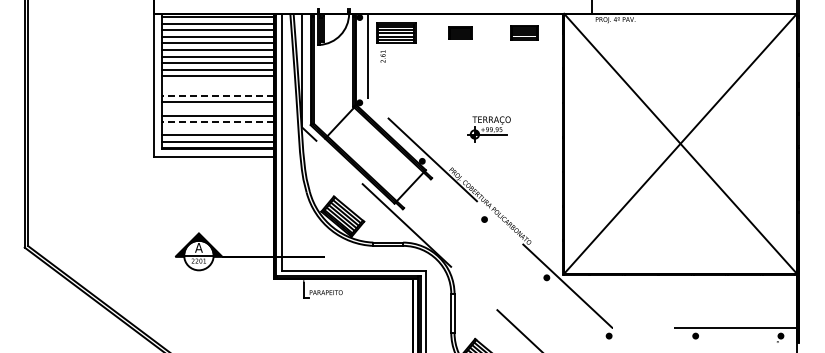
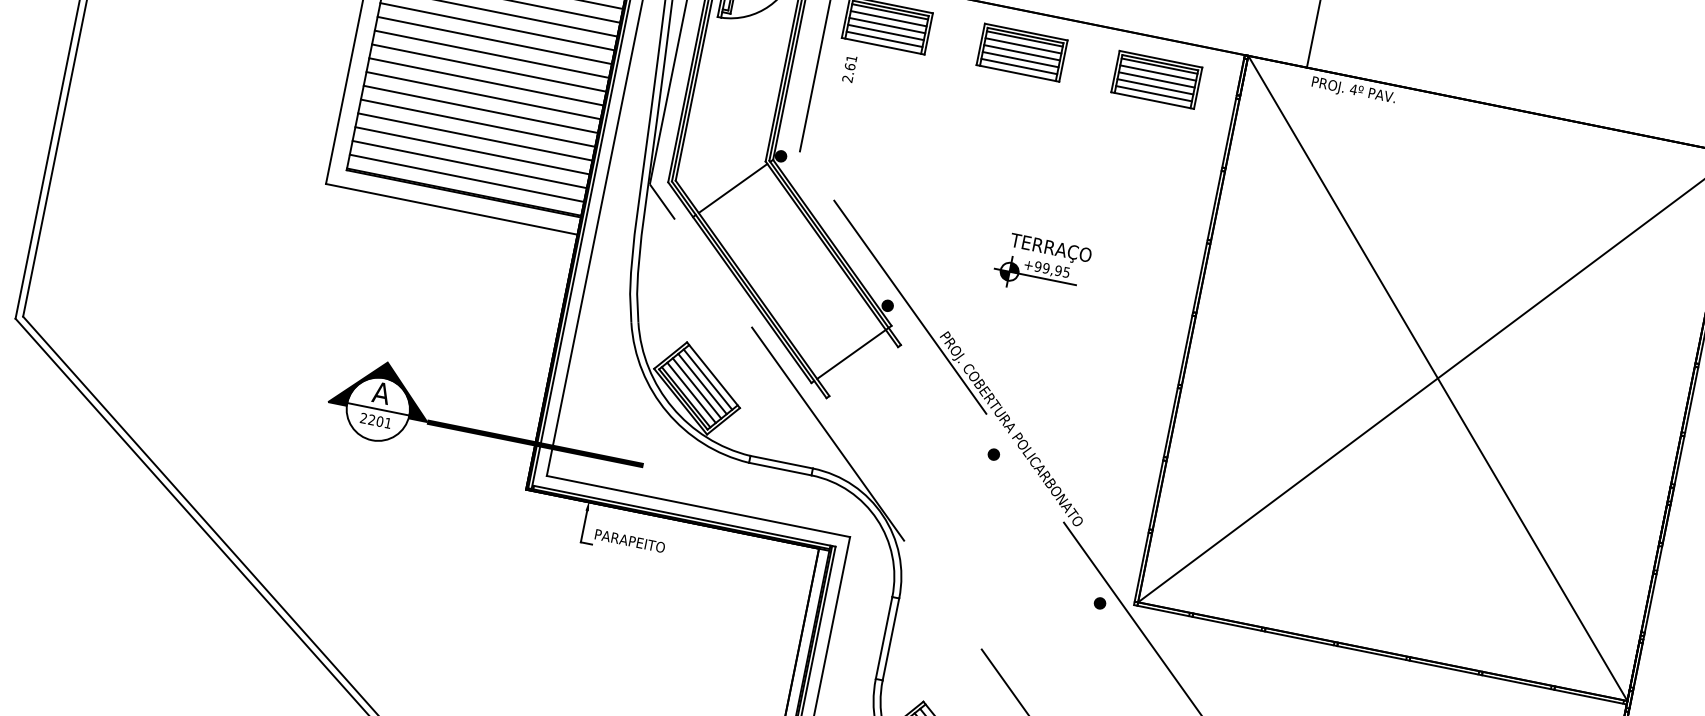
part: (460, 32) -> (1022, 51), size x1.67
part: (524, 32) -> (1157, 78), size x1.43
line: (217, 82) -> (490, 53), added
line: (217, 89) -> (487, 68), added
line: (218, 95) -> (487, 81), dashed -> solid
line: (217, 109) -> (479, 110), added
line: (218, 122) -> (475, 137), dashed -> solid
line: (217, 128) -> (471, 150), added

